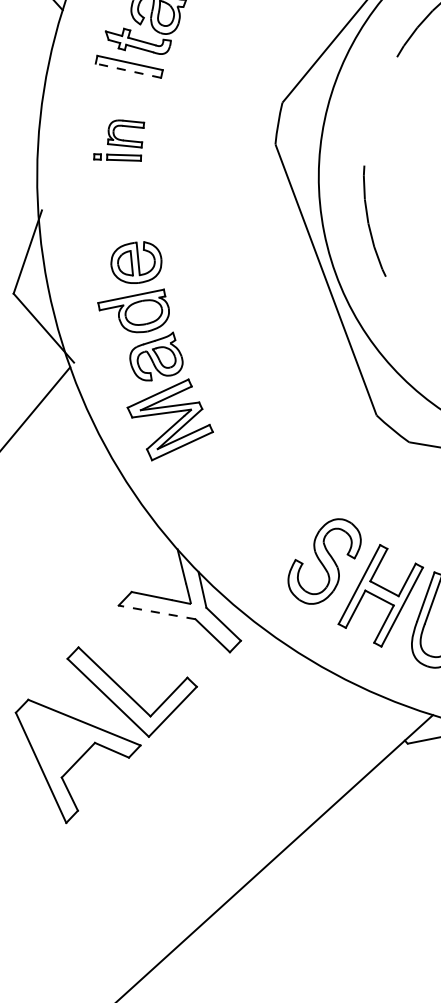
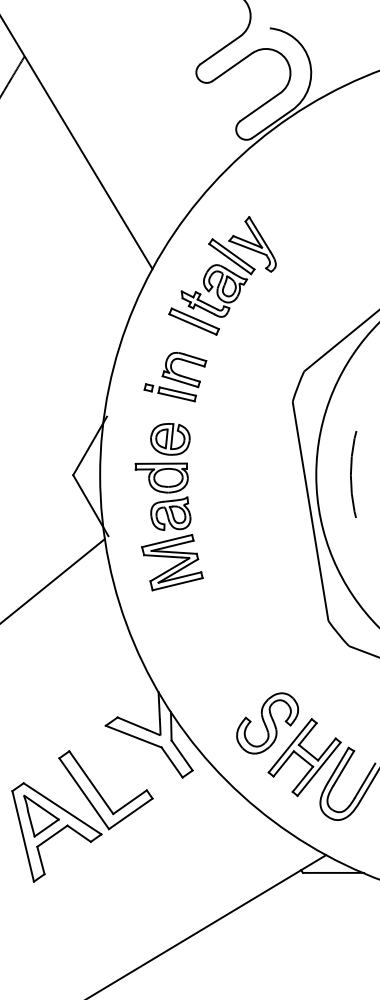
line: (127, 70) -> (192, 324), dashed -> solid
part: (119, 142) -> (175, 377), size x1.43
part: (151, 350) -> (168, 507), moved
line: (156, 612) -> (133, 736), dashed -> solid
part: (59, 736) -> (41, 815), added

